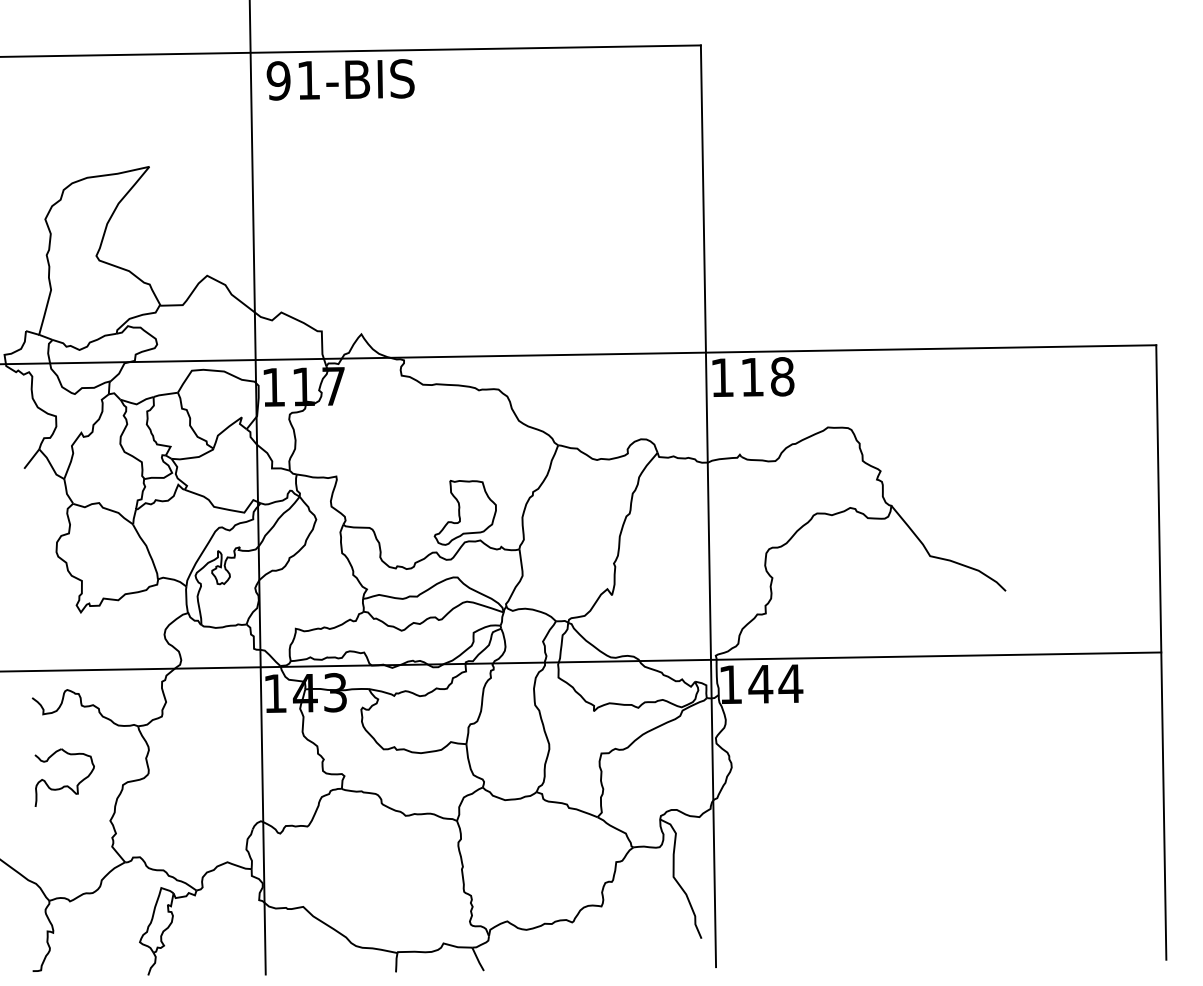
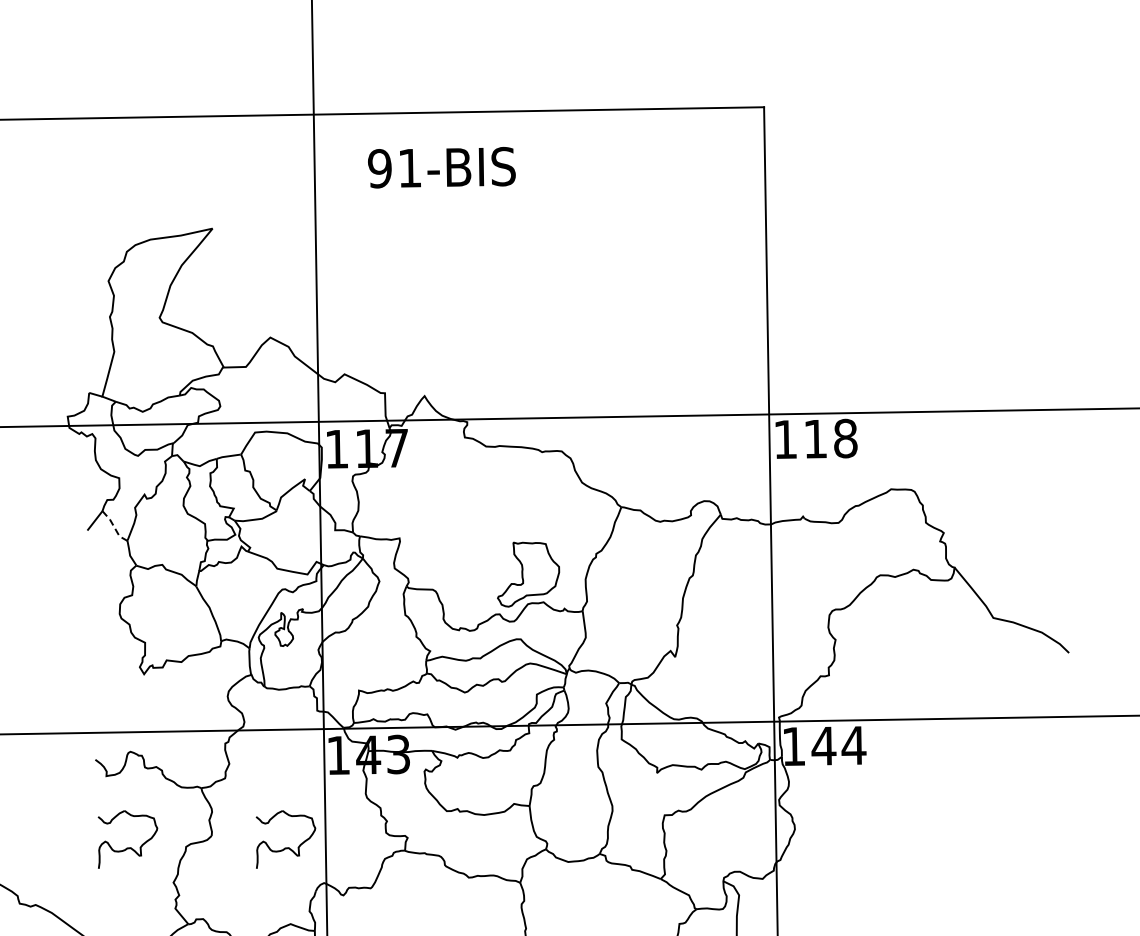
text: (340, 79) -> (441, 167), moved
line: (51, 465) -> (114, 527), solid -> dashed
part: (222, 785) -> (285, 847), added

